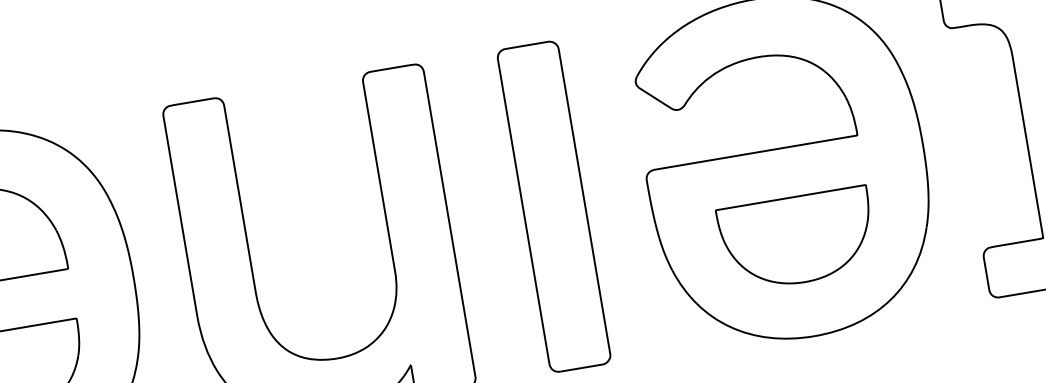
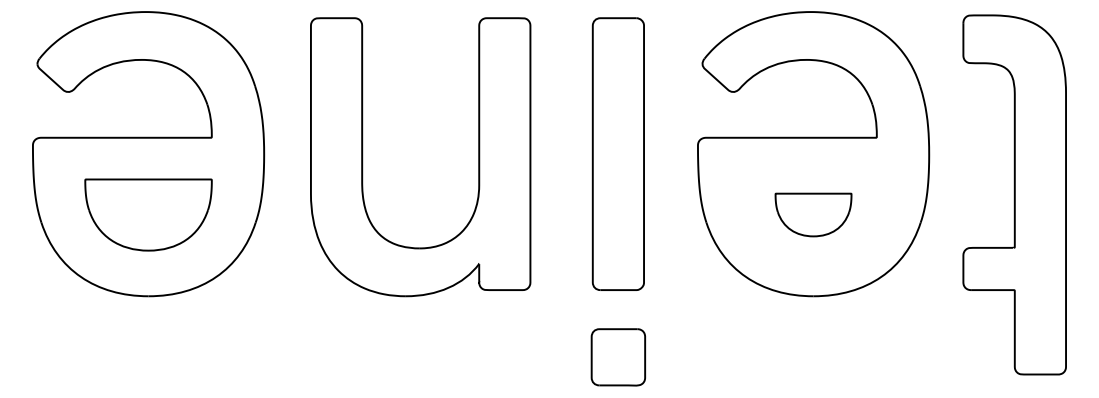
part: (797, 239) -> (813, 214), size x0.6

